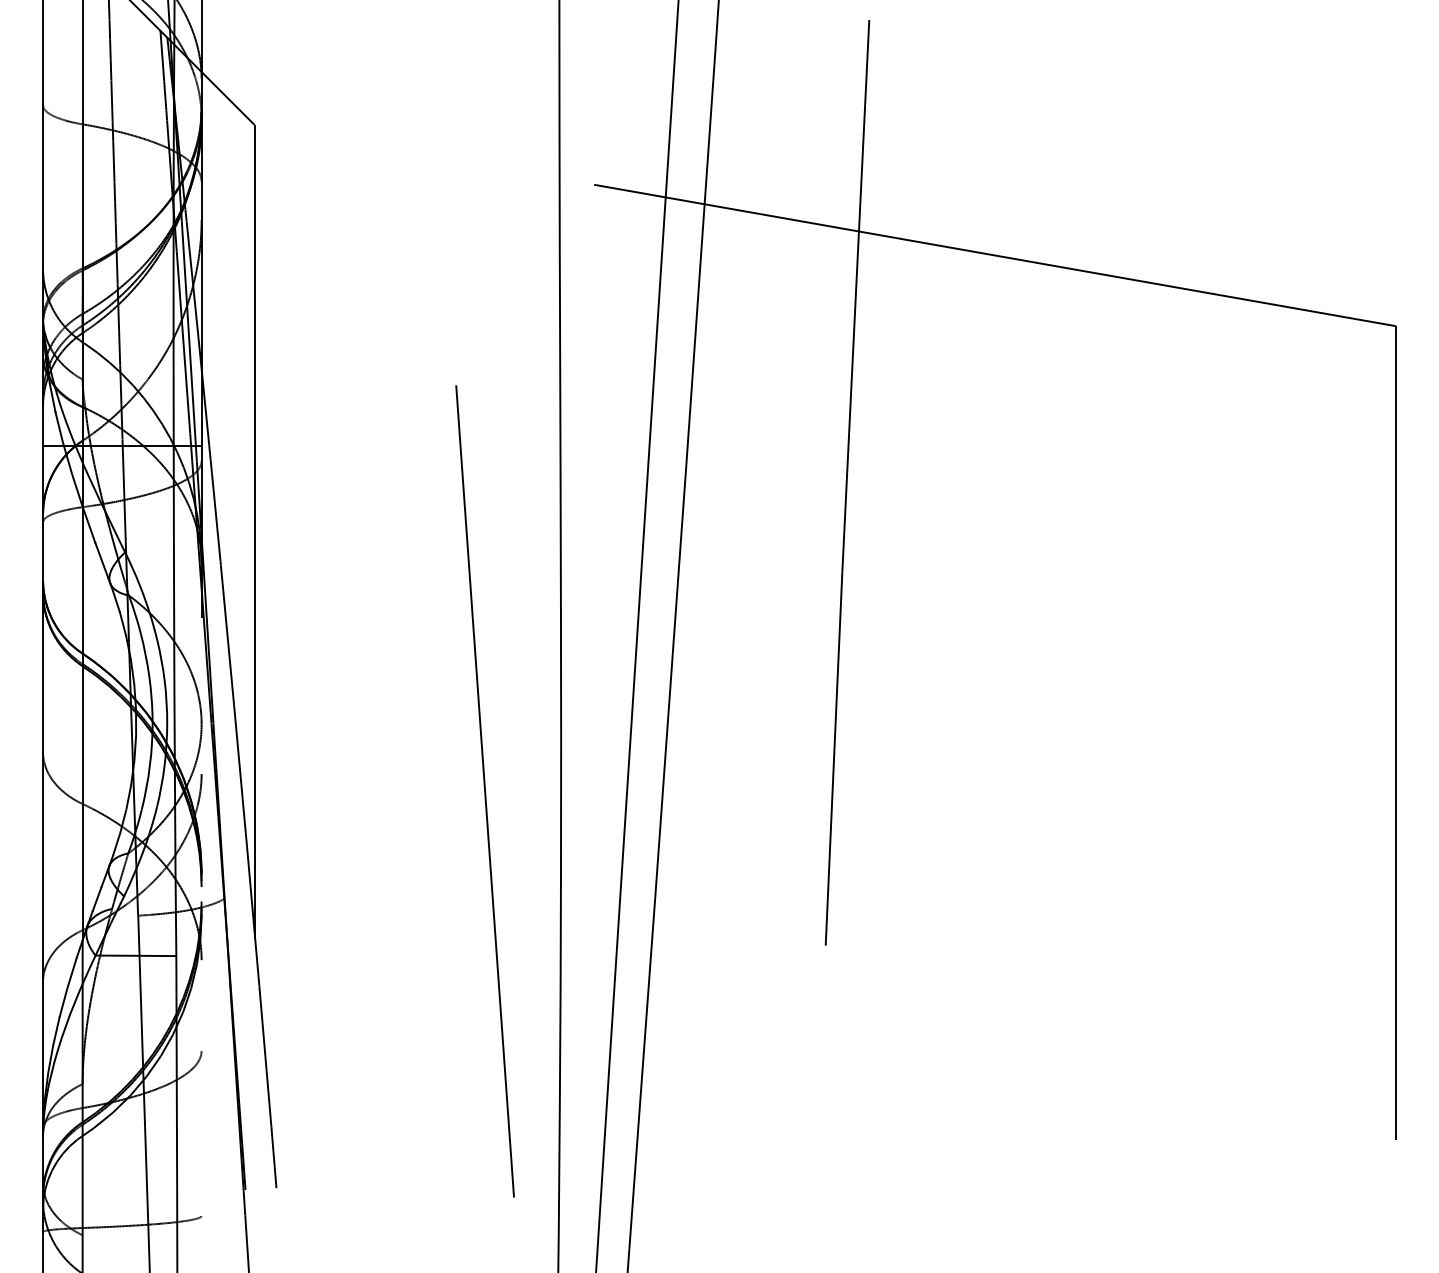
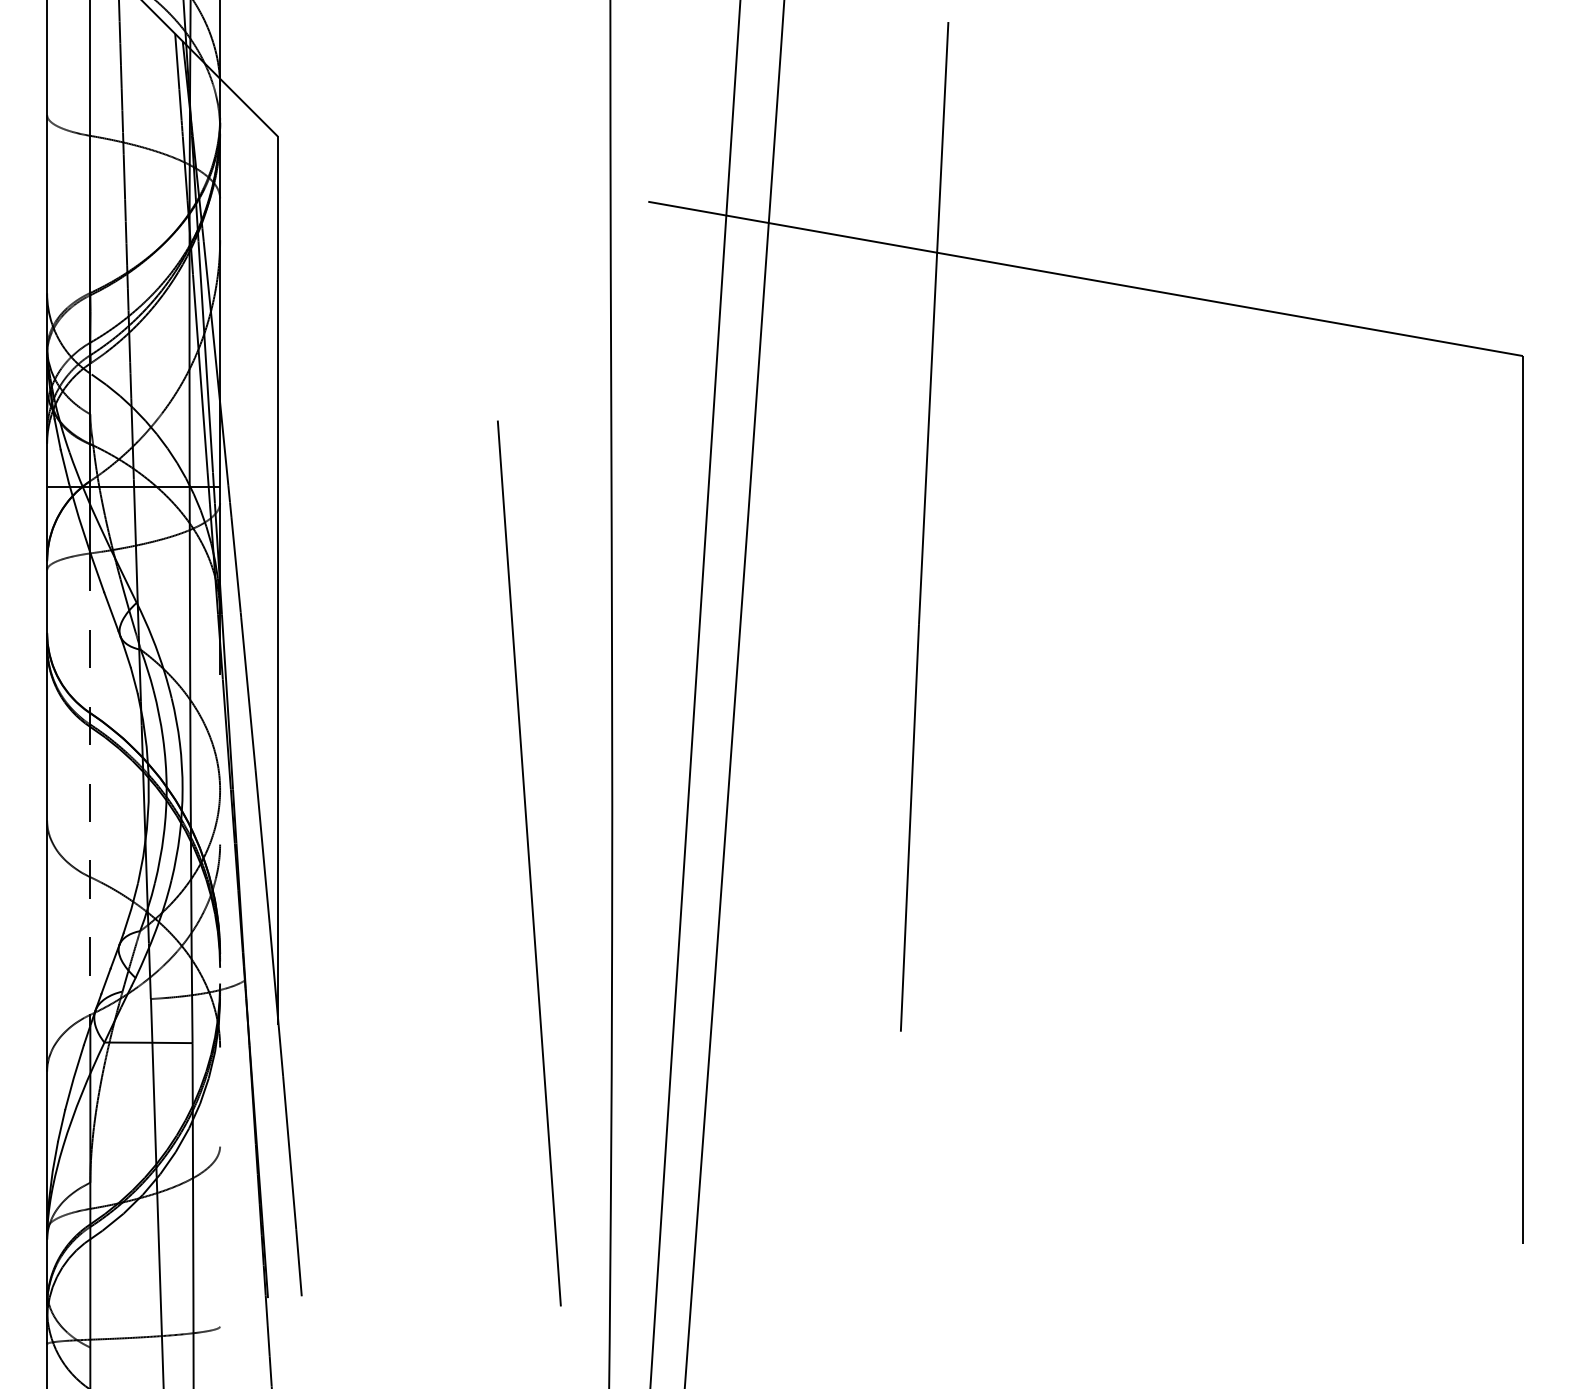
line: (82, 723) -> (90, 789), solid -> dashed

